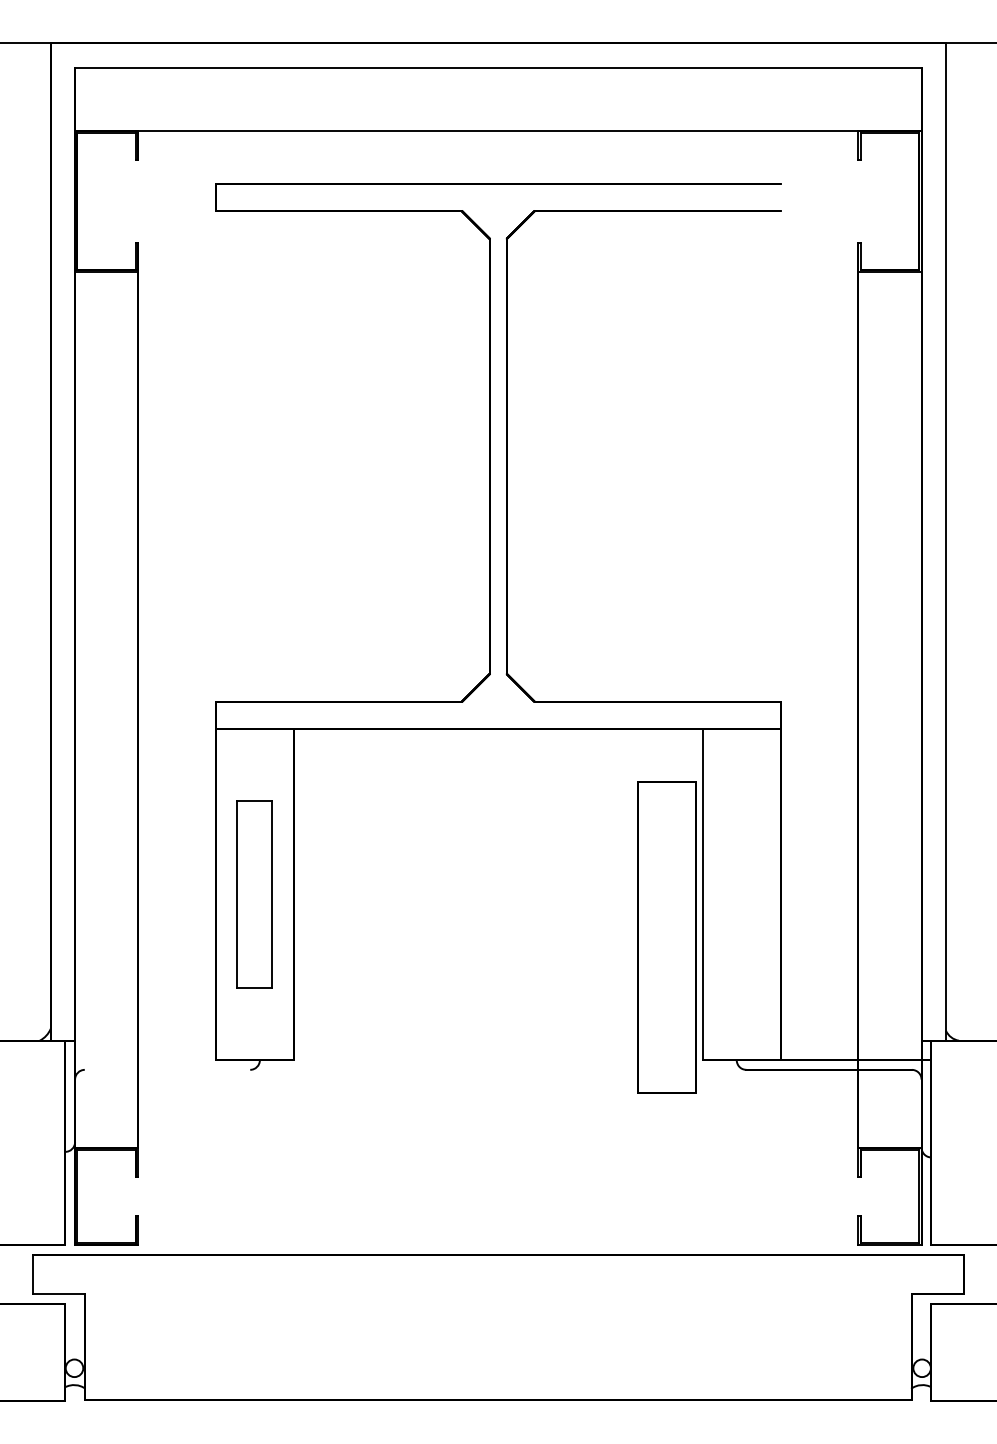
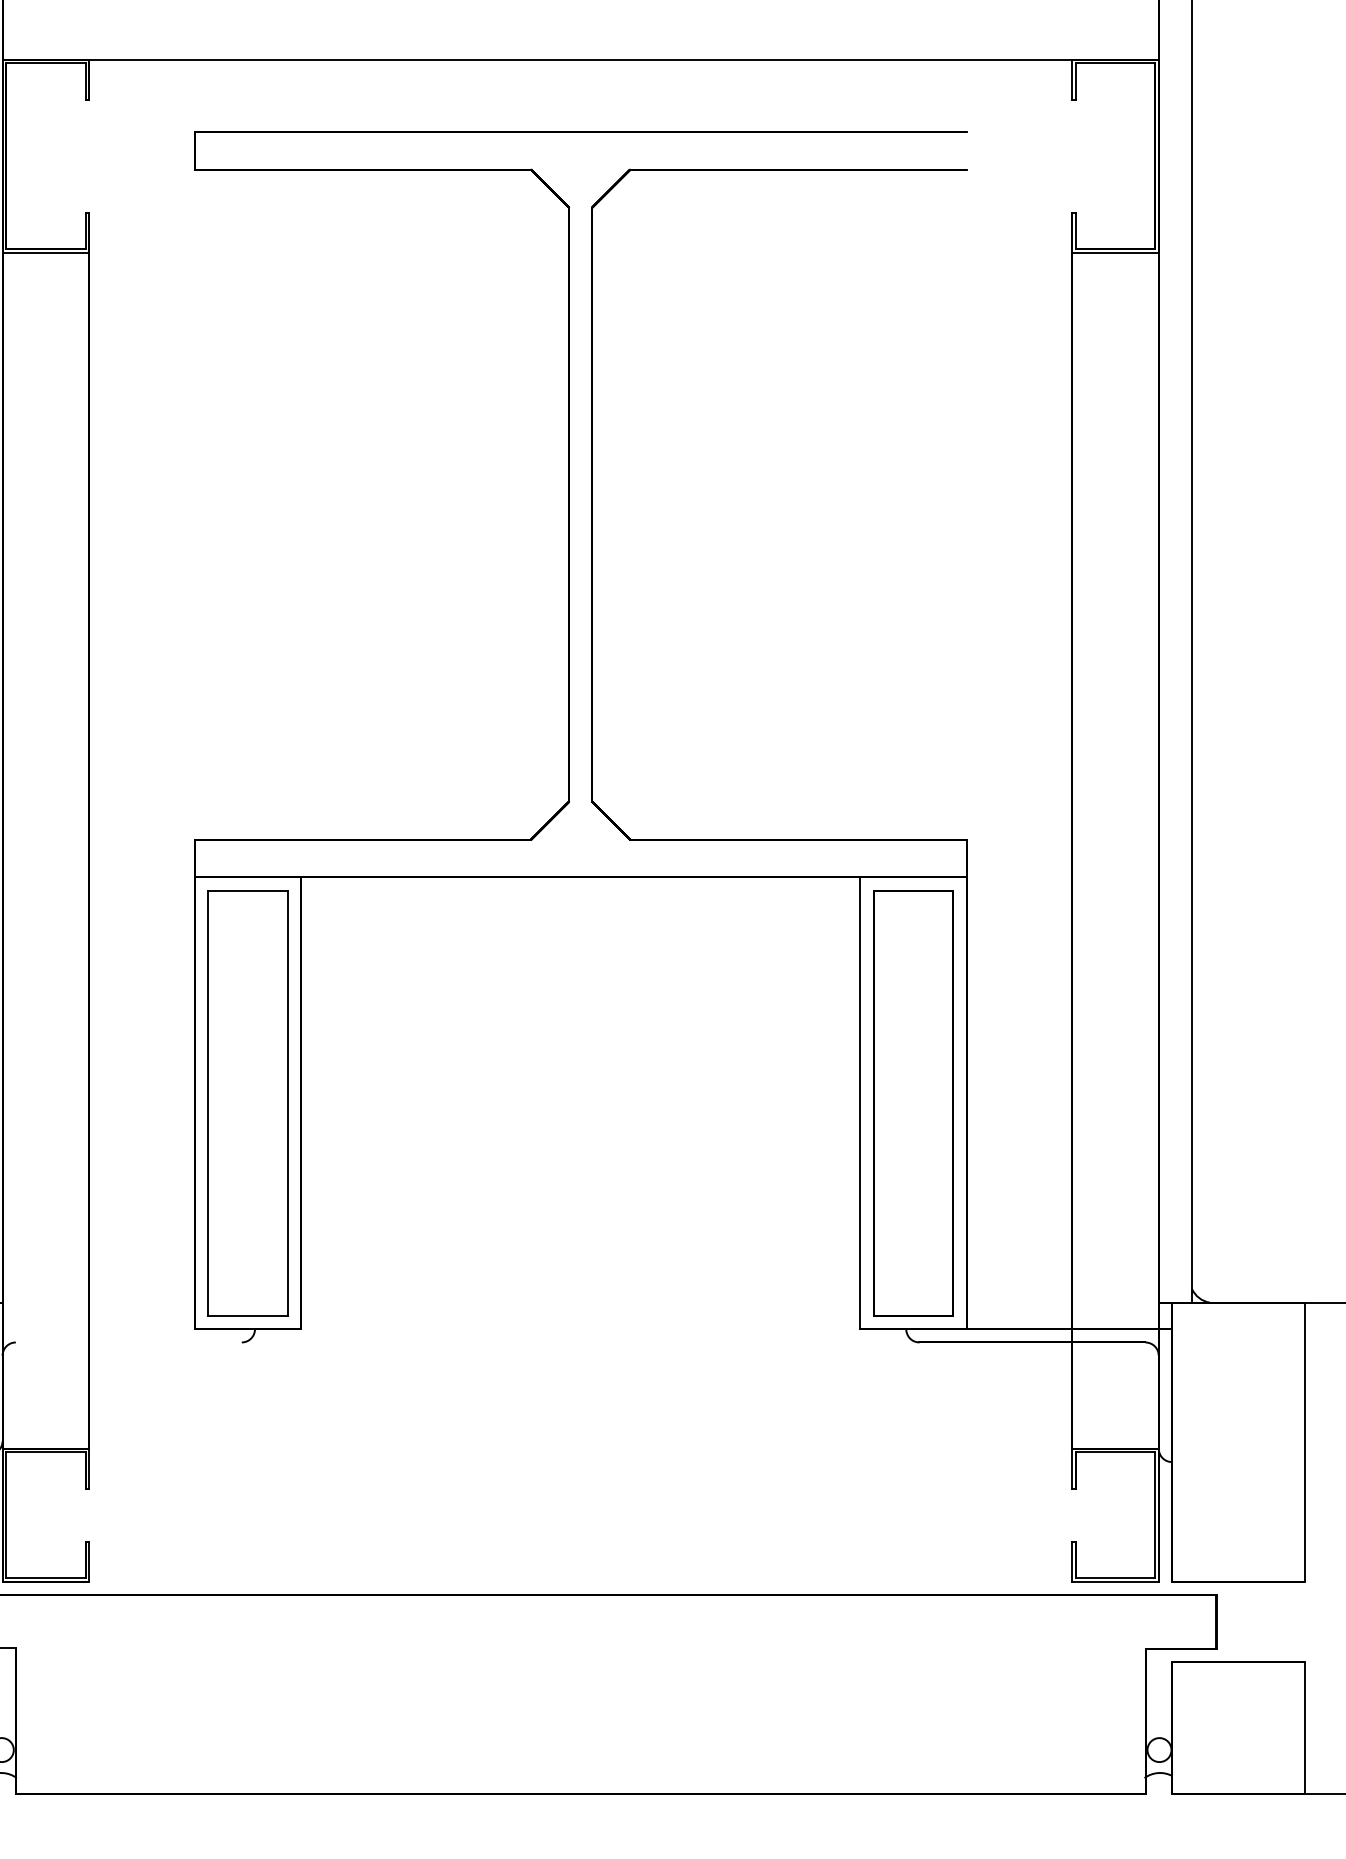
part: (254, 894) -> (247, 1102), size x1.67
part: (666, 937) -> (912, 1102), moved

